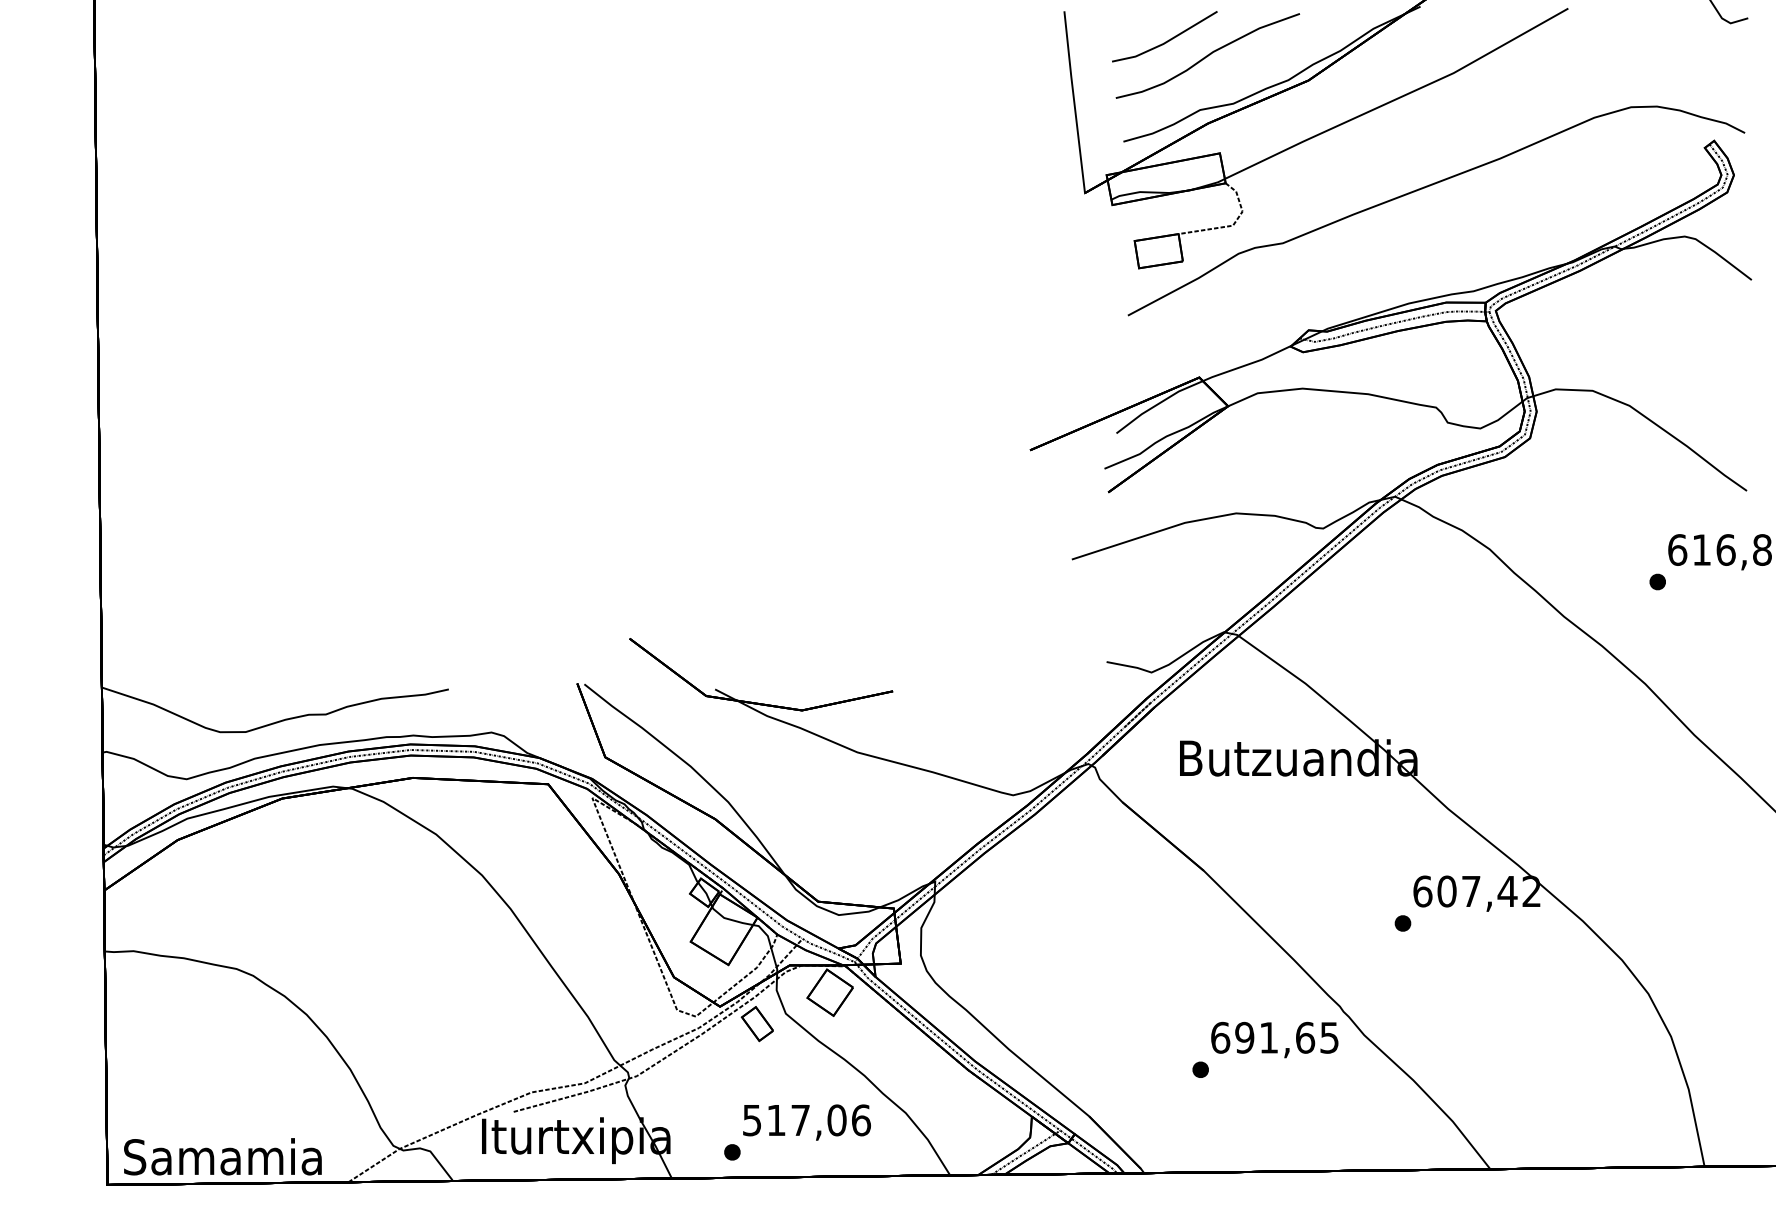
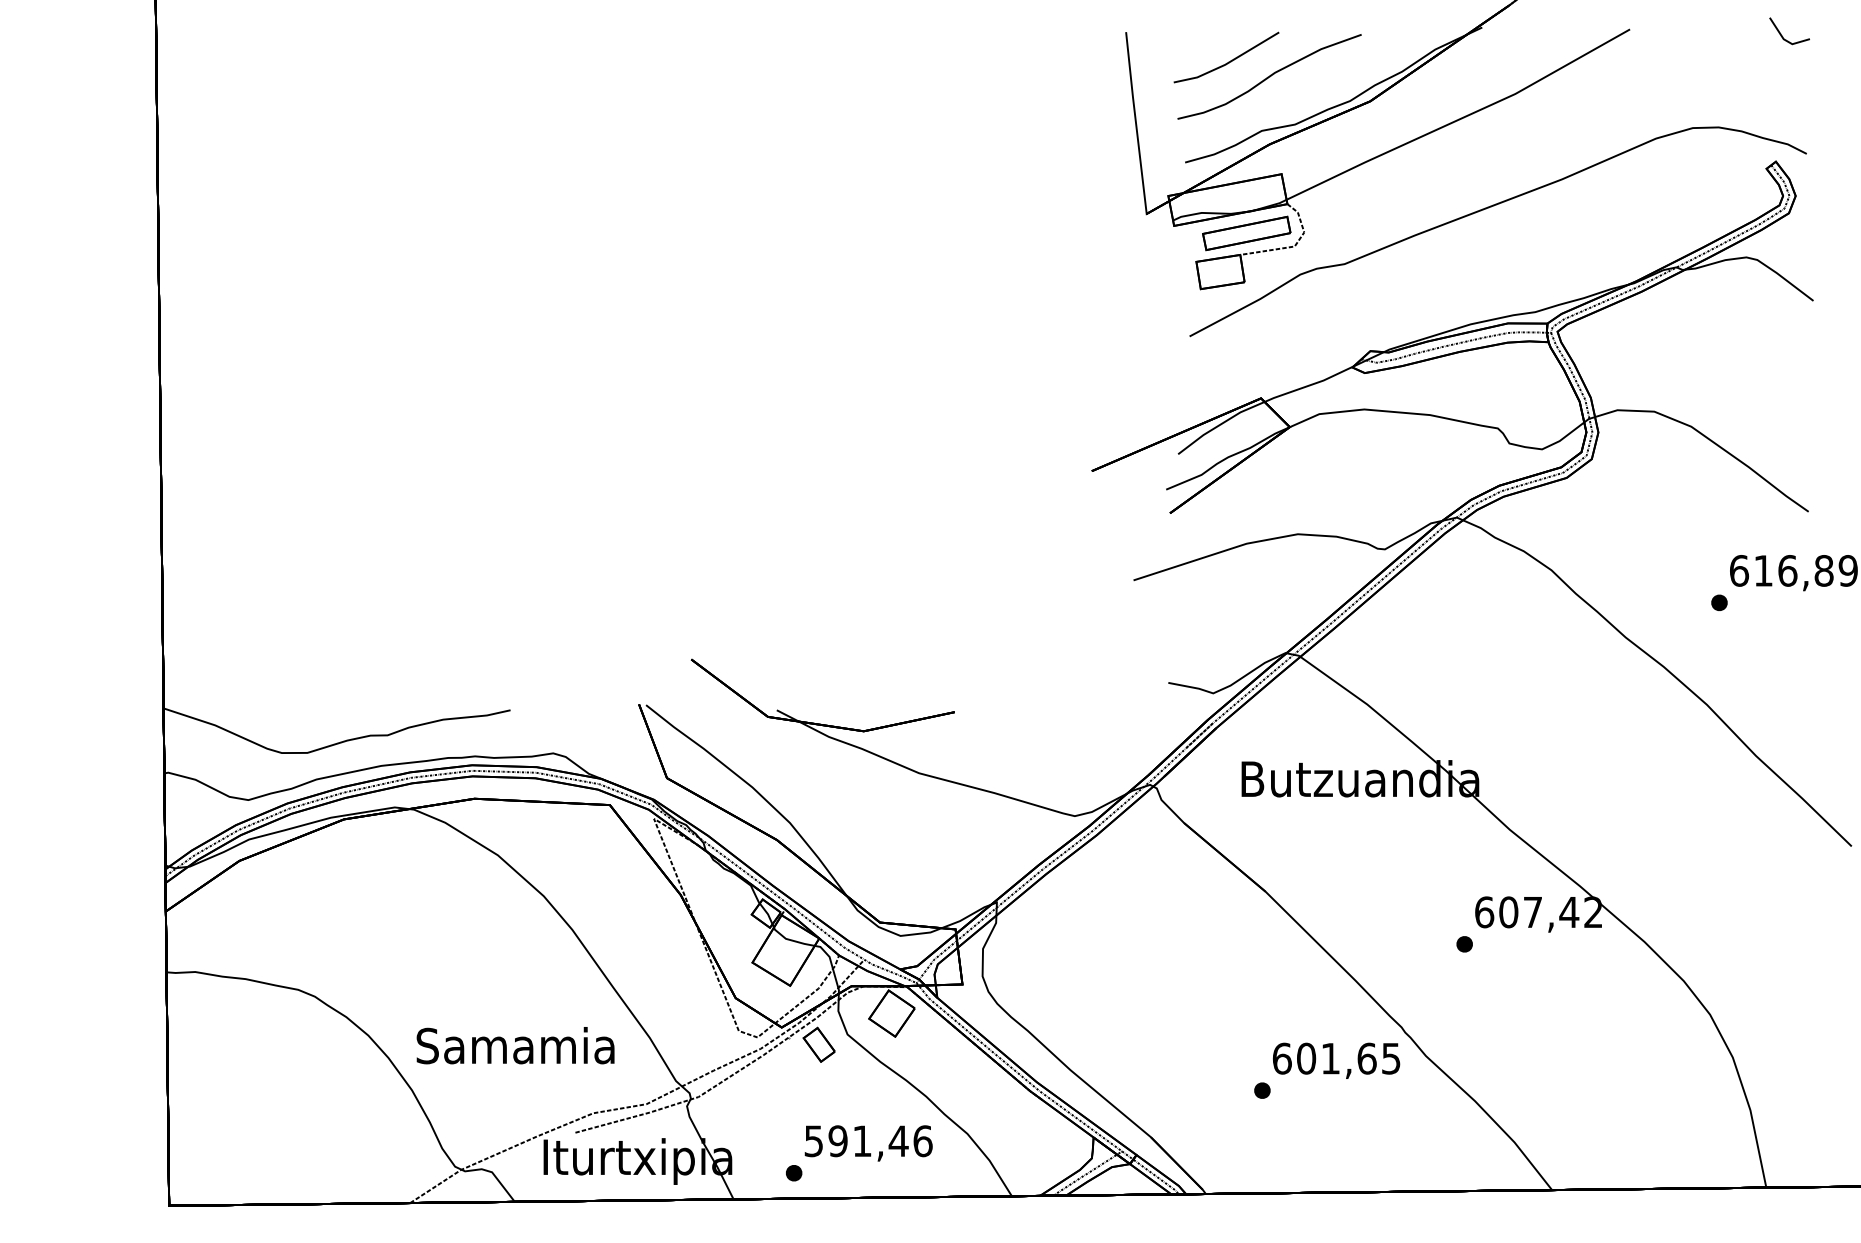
part: (1184, 212) -> (1246, 233), added
text: (1244, 1037) -> (1306, 1058), 691,65 -> 601,65
text: (806, 1120) -> (868, 1141), 517,06 -> 591,46
text: (222, 1156) -> (515, 1045), moved

